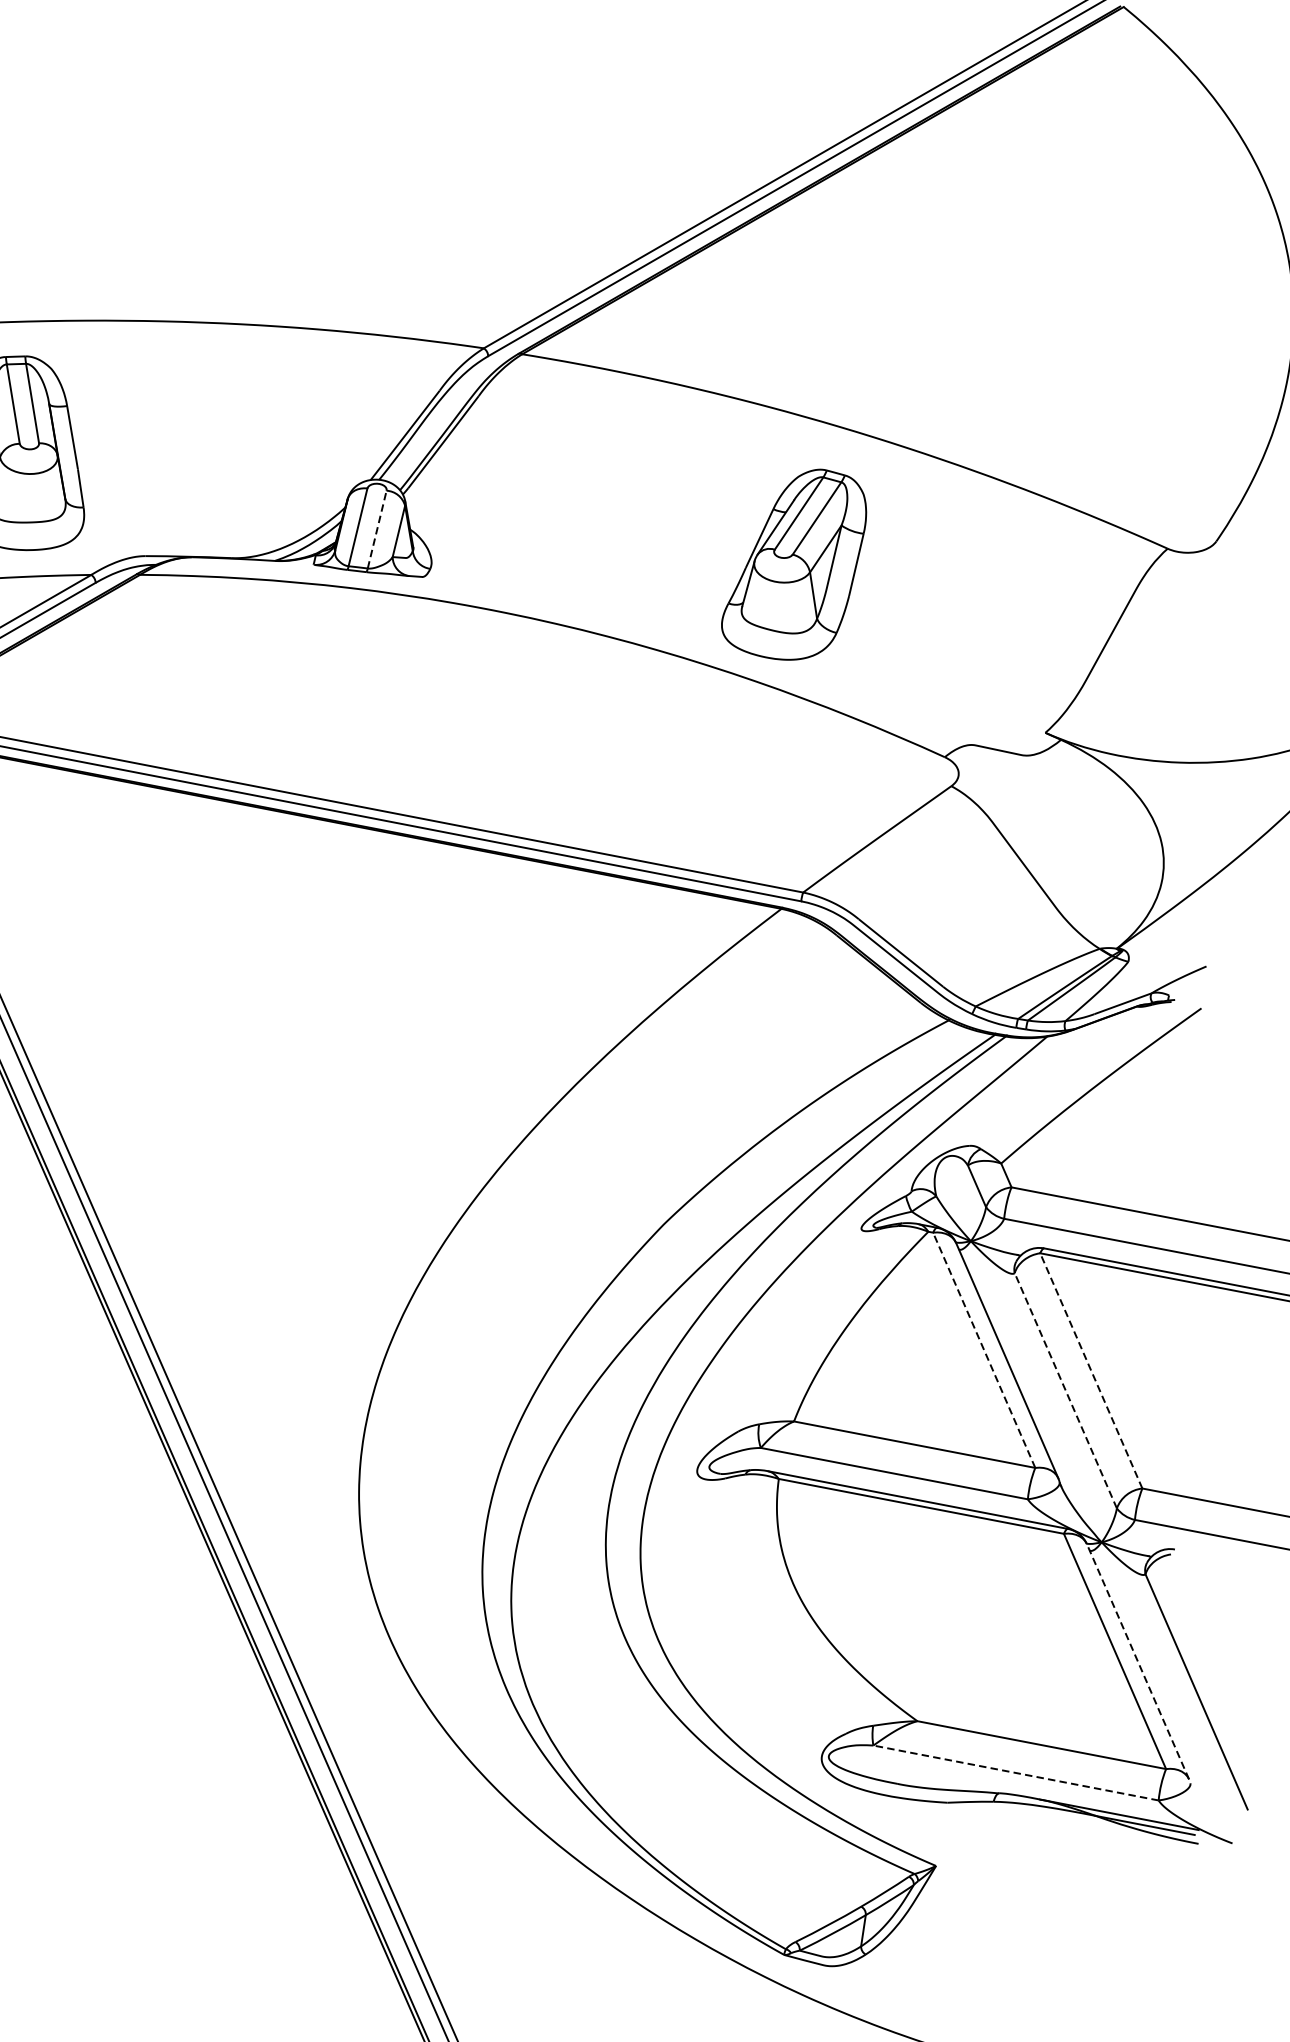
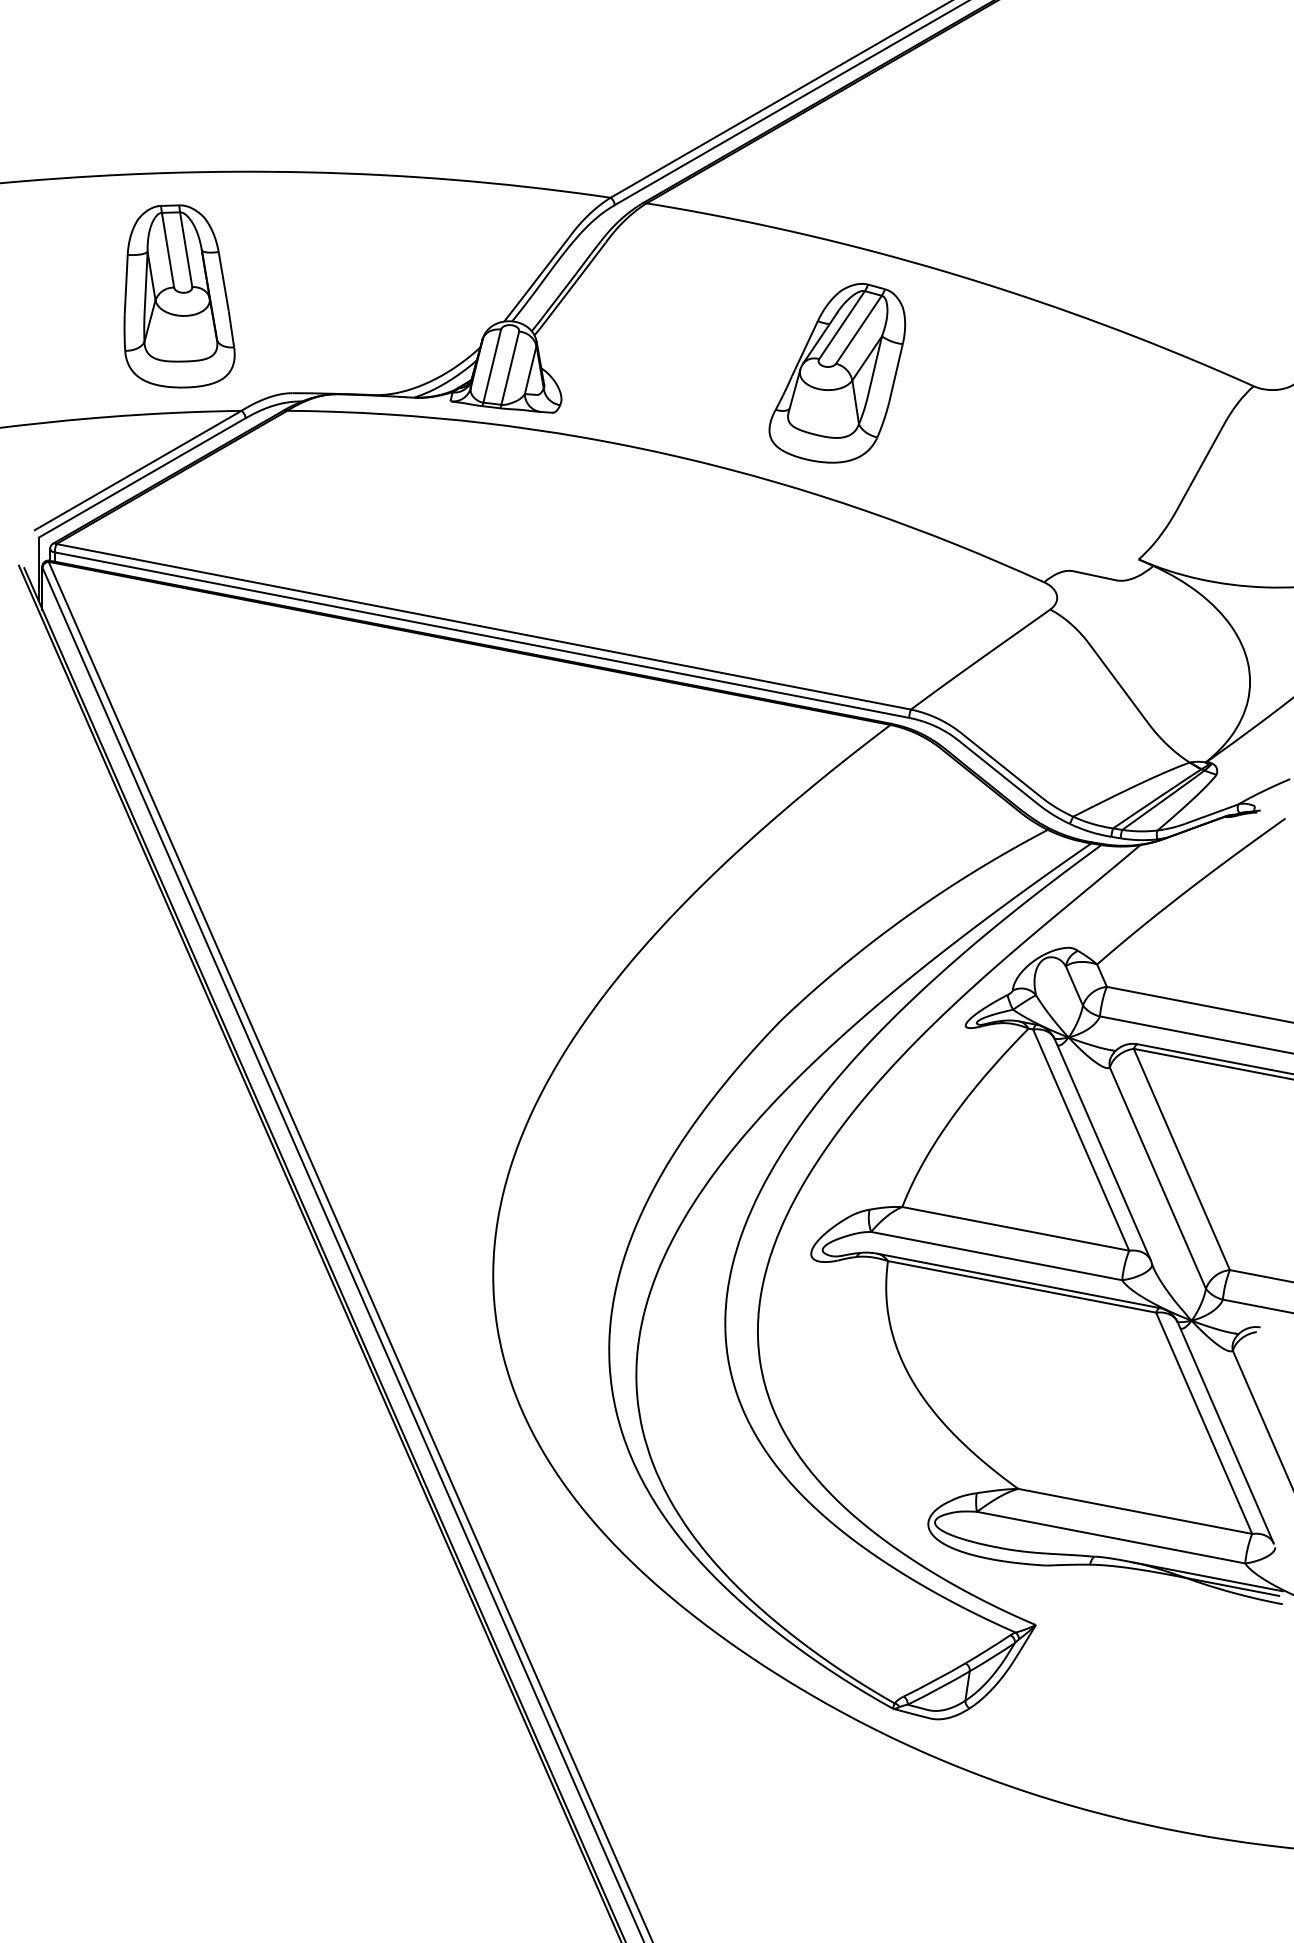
line: (377, 529) -> (510, 368), dashed -> solid
part: (794, 564) -> (837, 373), moved
line: (984, 1350) -> (1081, 1140), dashed -> solid
line: (1090, 1370) -> (1181, 1159), dashed -> solid
line: (1065, 1391) -> (1157, 1178), dashed -> solid
line: (1137, 1662) -> (1225, 1433), dashed -> solid
line: (1016, 1772) -> (1111, 1537), dashed -> solid

